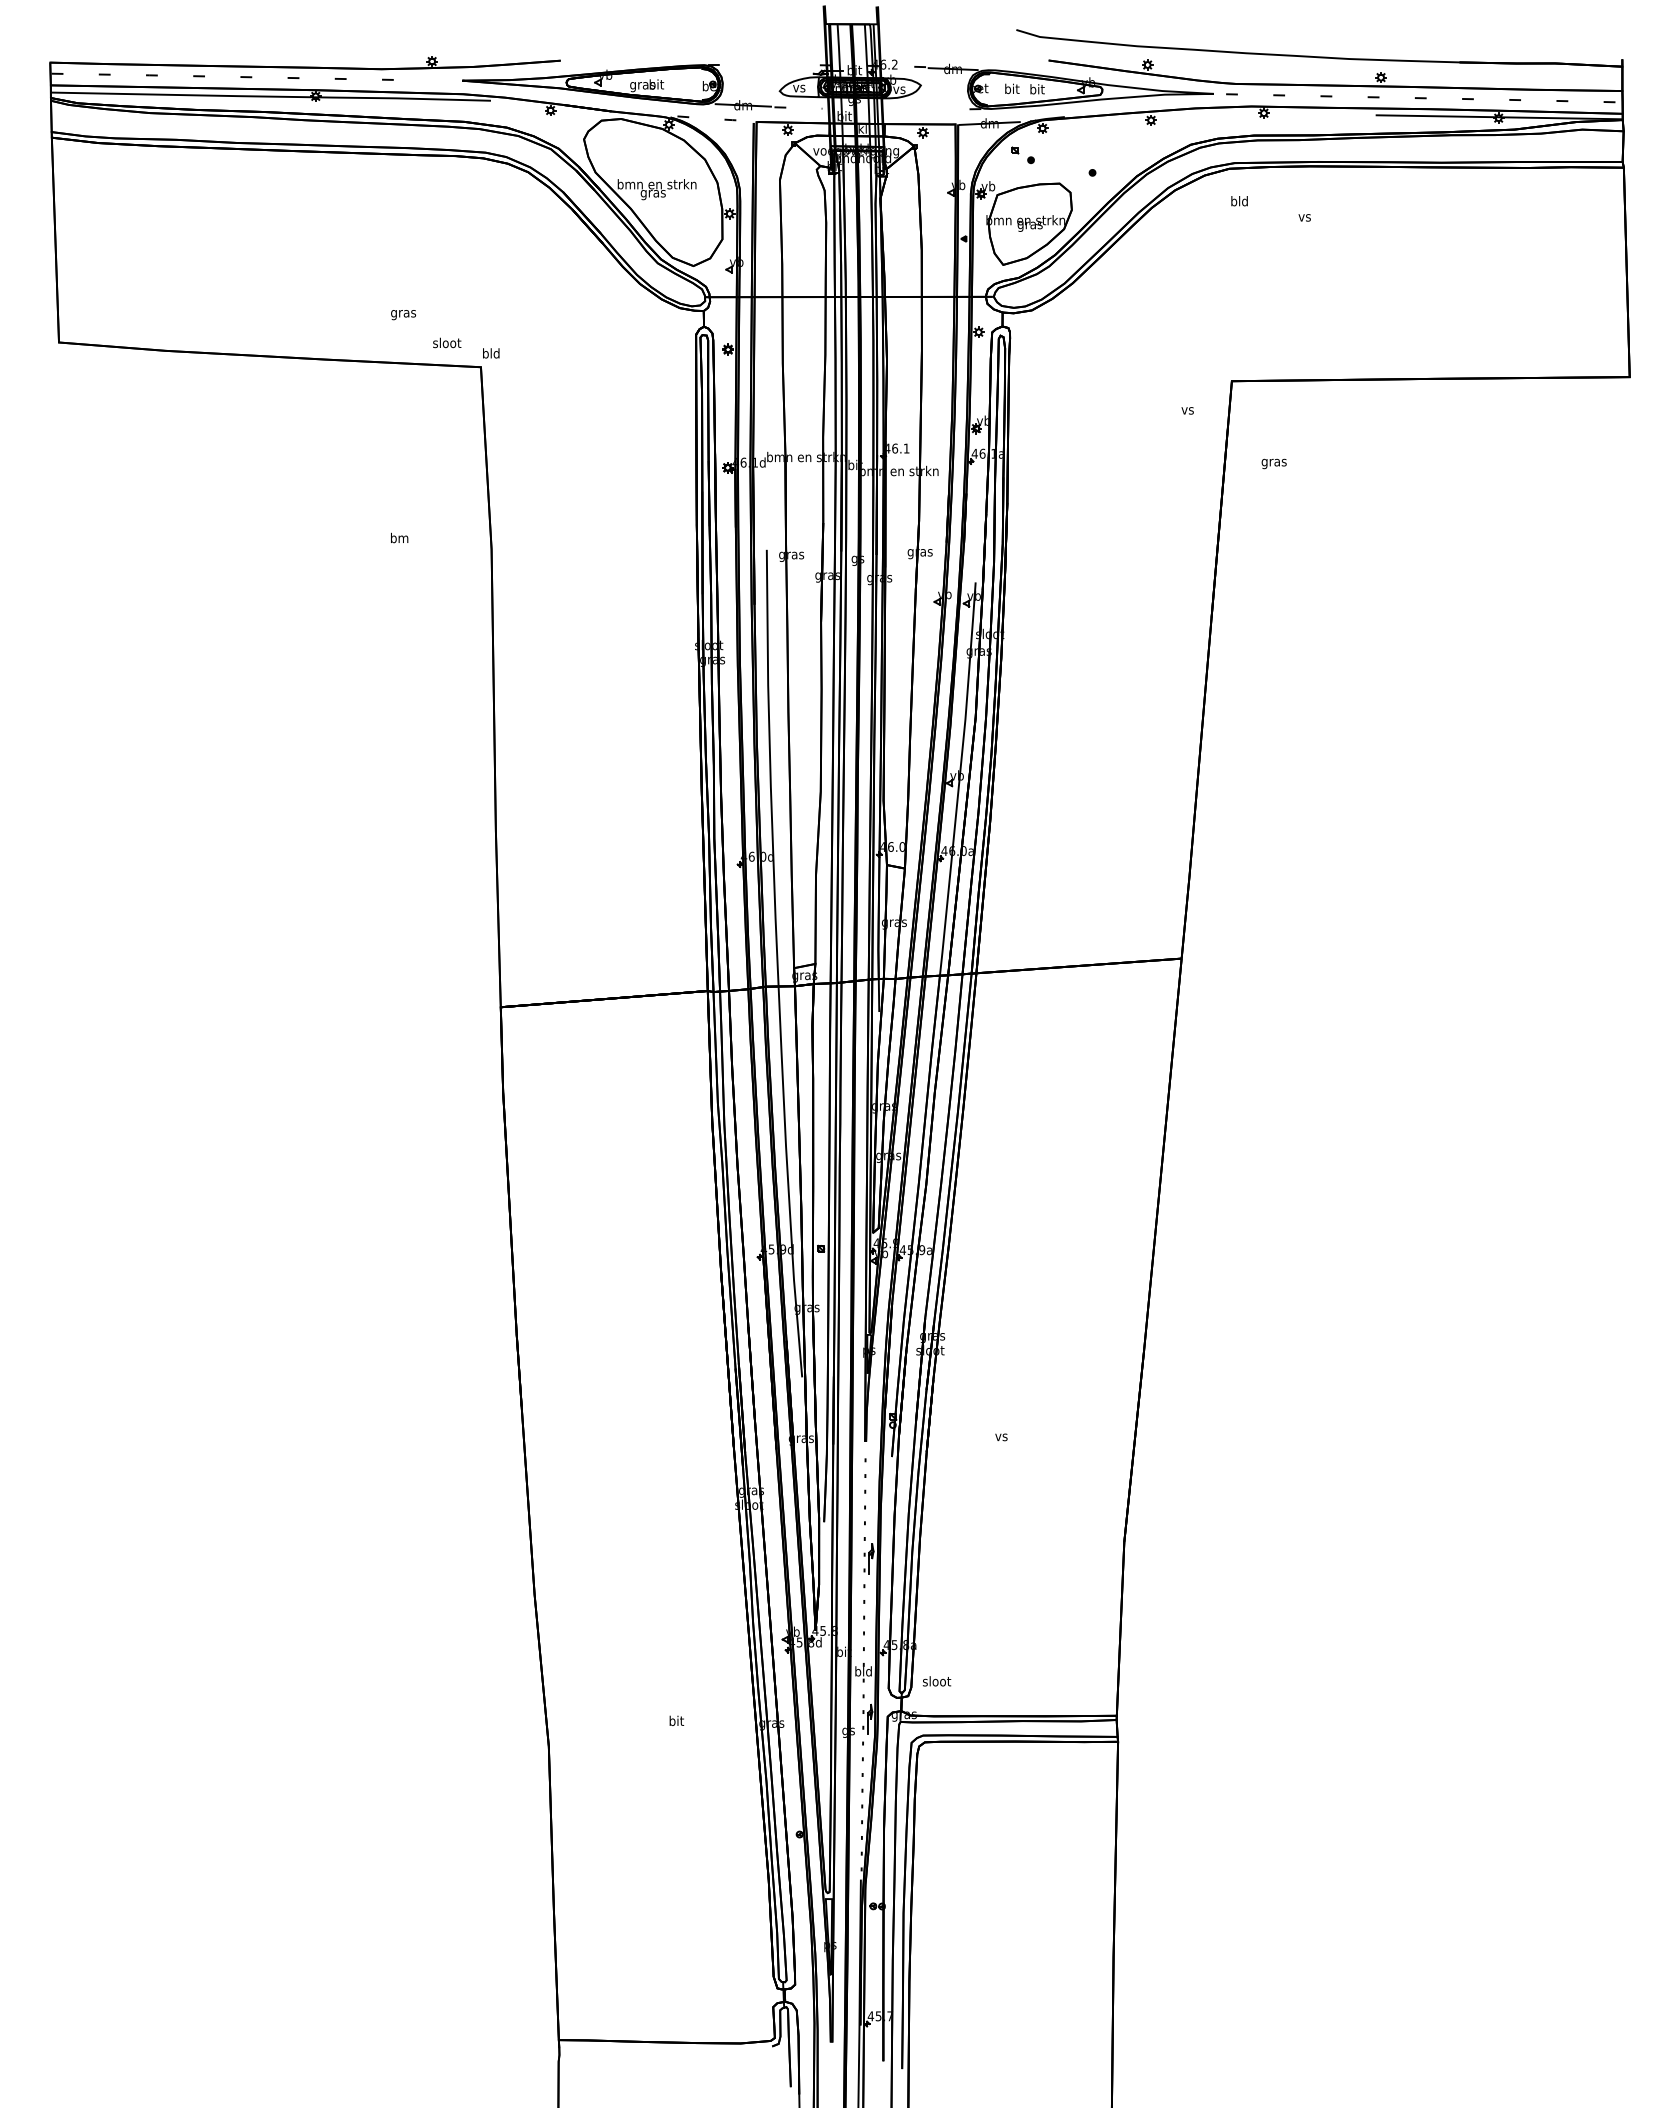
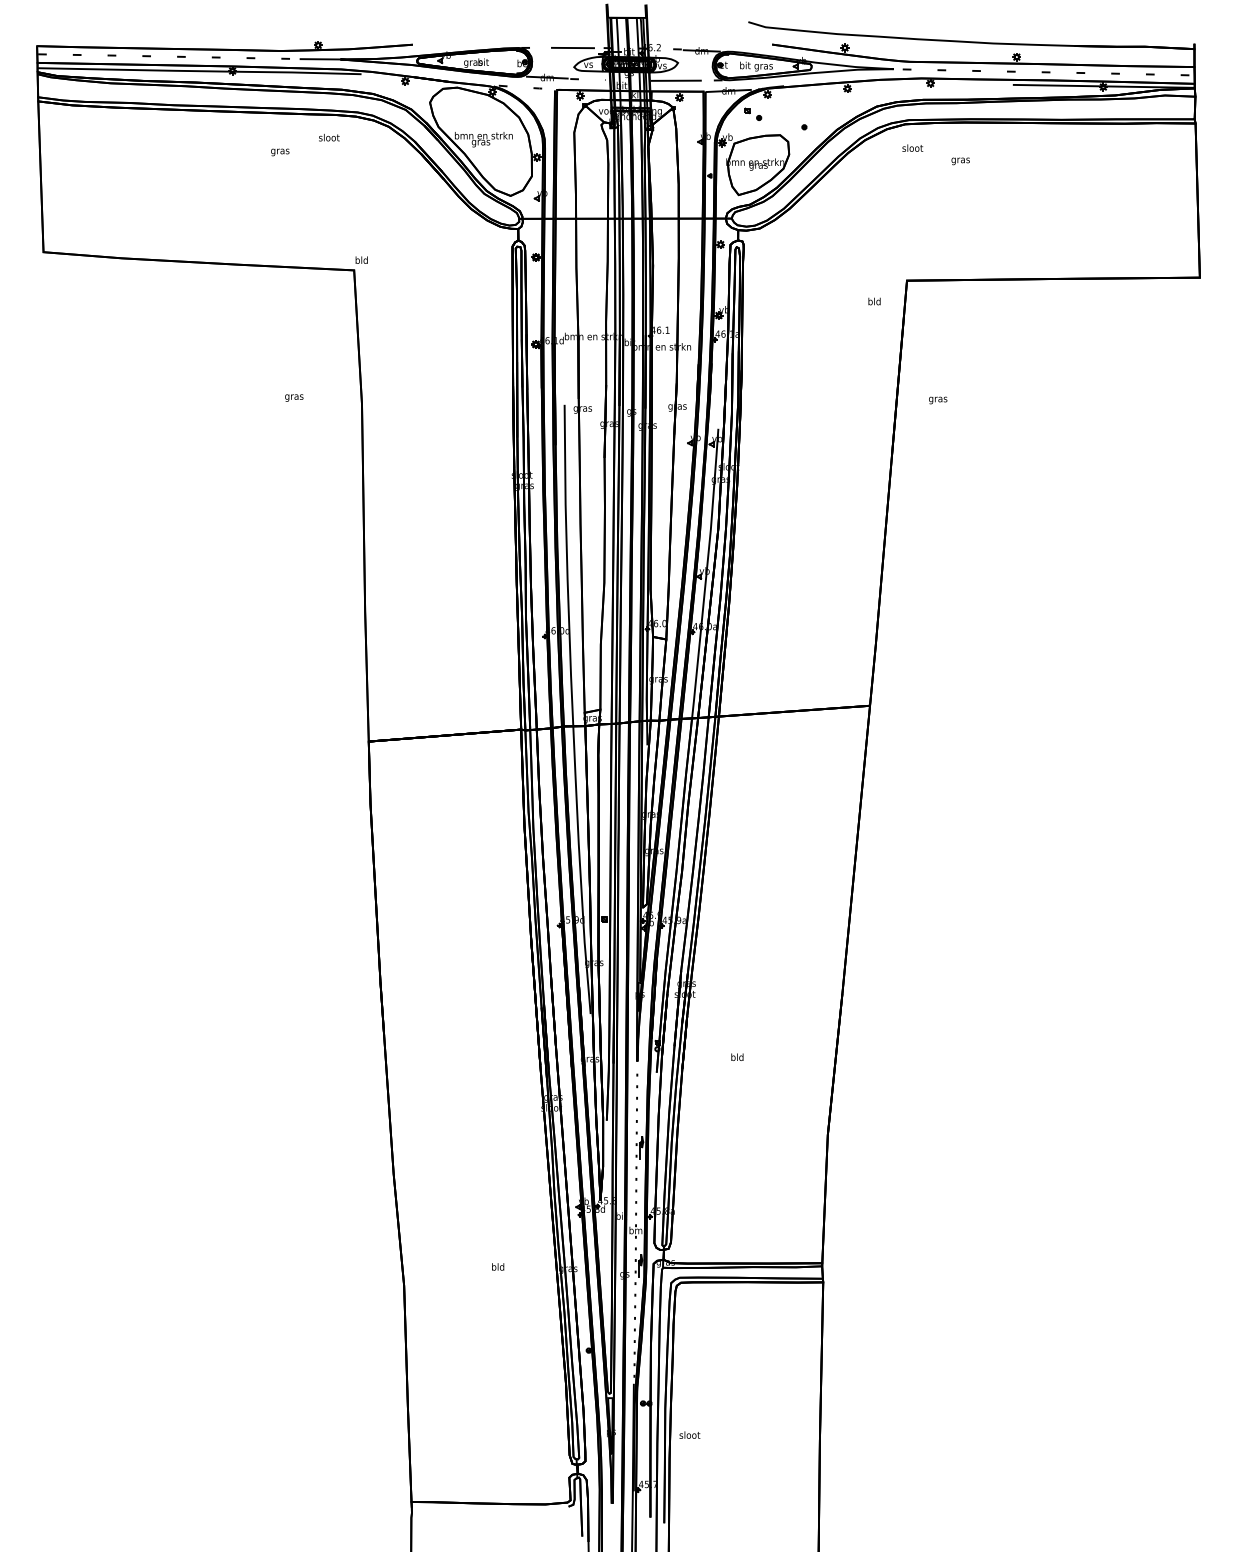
line: (777, 64) -> (572, 47), added
line: (435, 80) -> (320, 59), added
text: (1036, 90) -> (763, 66), bit -> gras
line: (918, 109) -> (676, 80), added
text: (1239, 201) -> (912, 148), bld -> sloot
text: (1304, 219) -> (960, 161), vs -> gras
text: (403, 315) -> (280, 152), moved
text: (447, 342) -> (329, 137), moved
text: (1187, 409) -> (874, 301), vs -> bld
text: (1273, 463) -> (937, 400), moved
text: (399, 538) -> (294, 396), bm -> gras
text: (1001, 1435) -> (737, 1056), vs -> bld
text: (863, 1671) -> (635, 1230), bld -> bm
text: (936, 1681) -> (689, 1435), moved
text: (676, 1720) -> (498, 1266), bit -> bld

